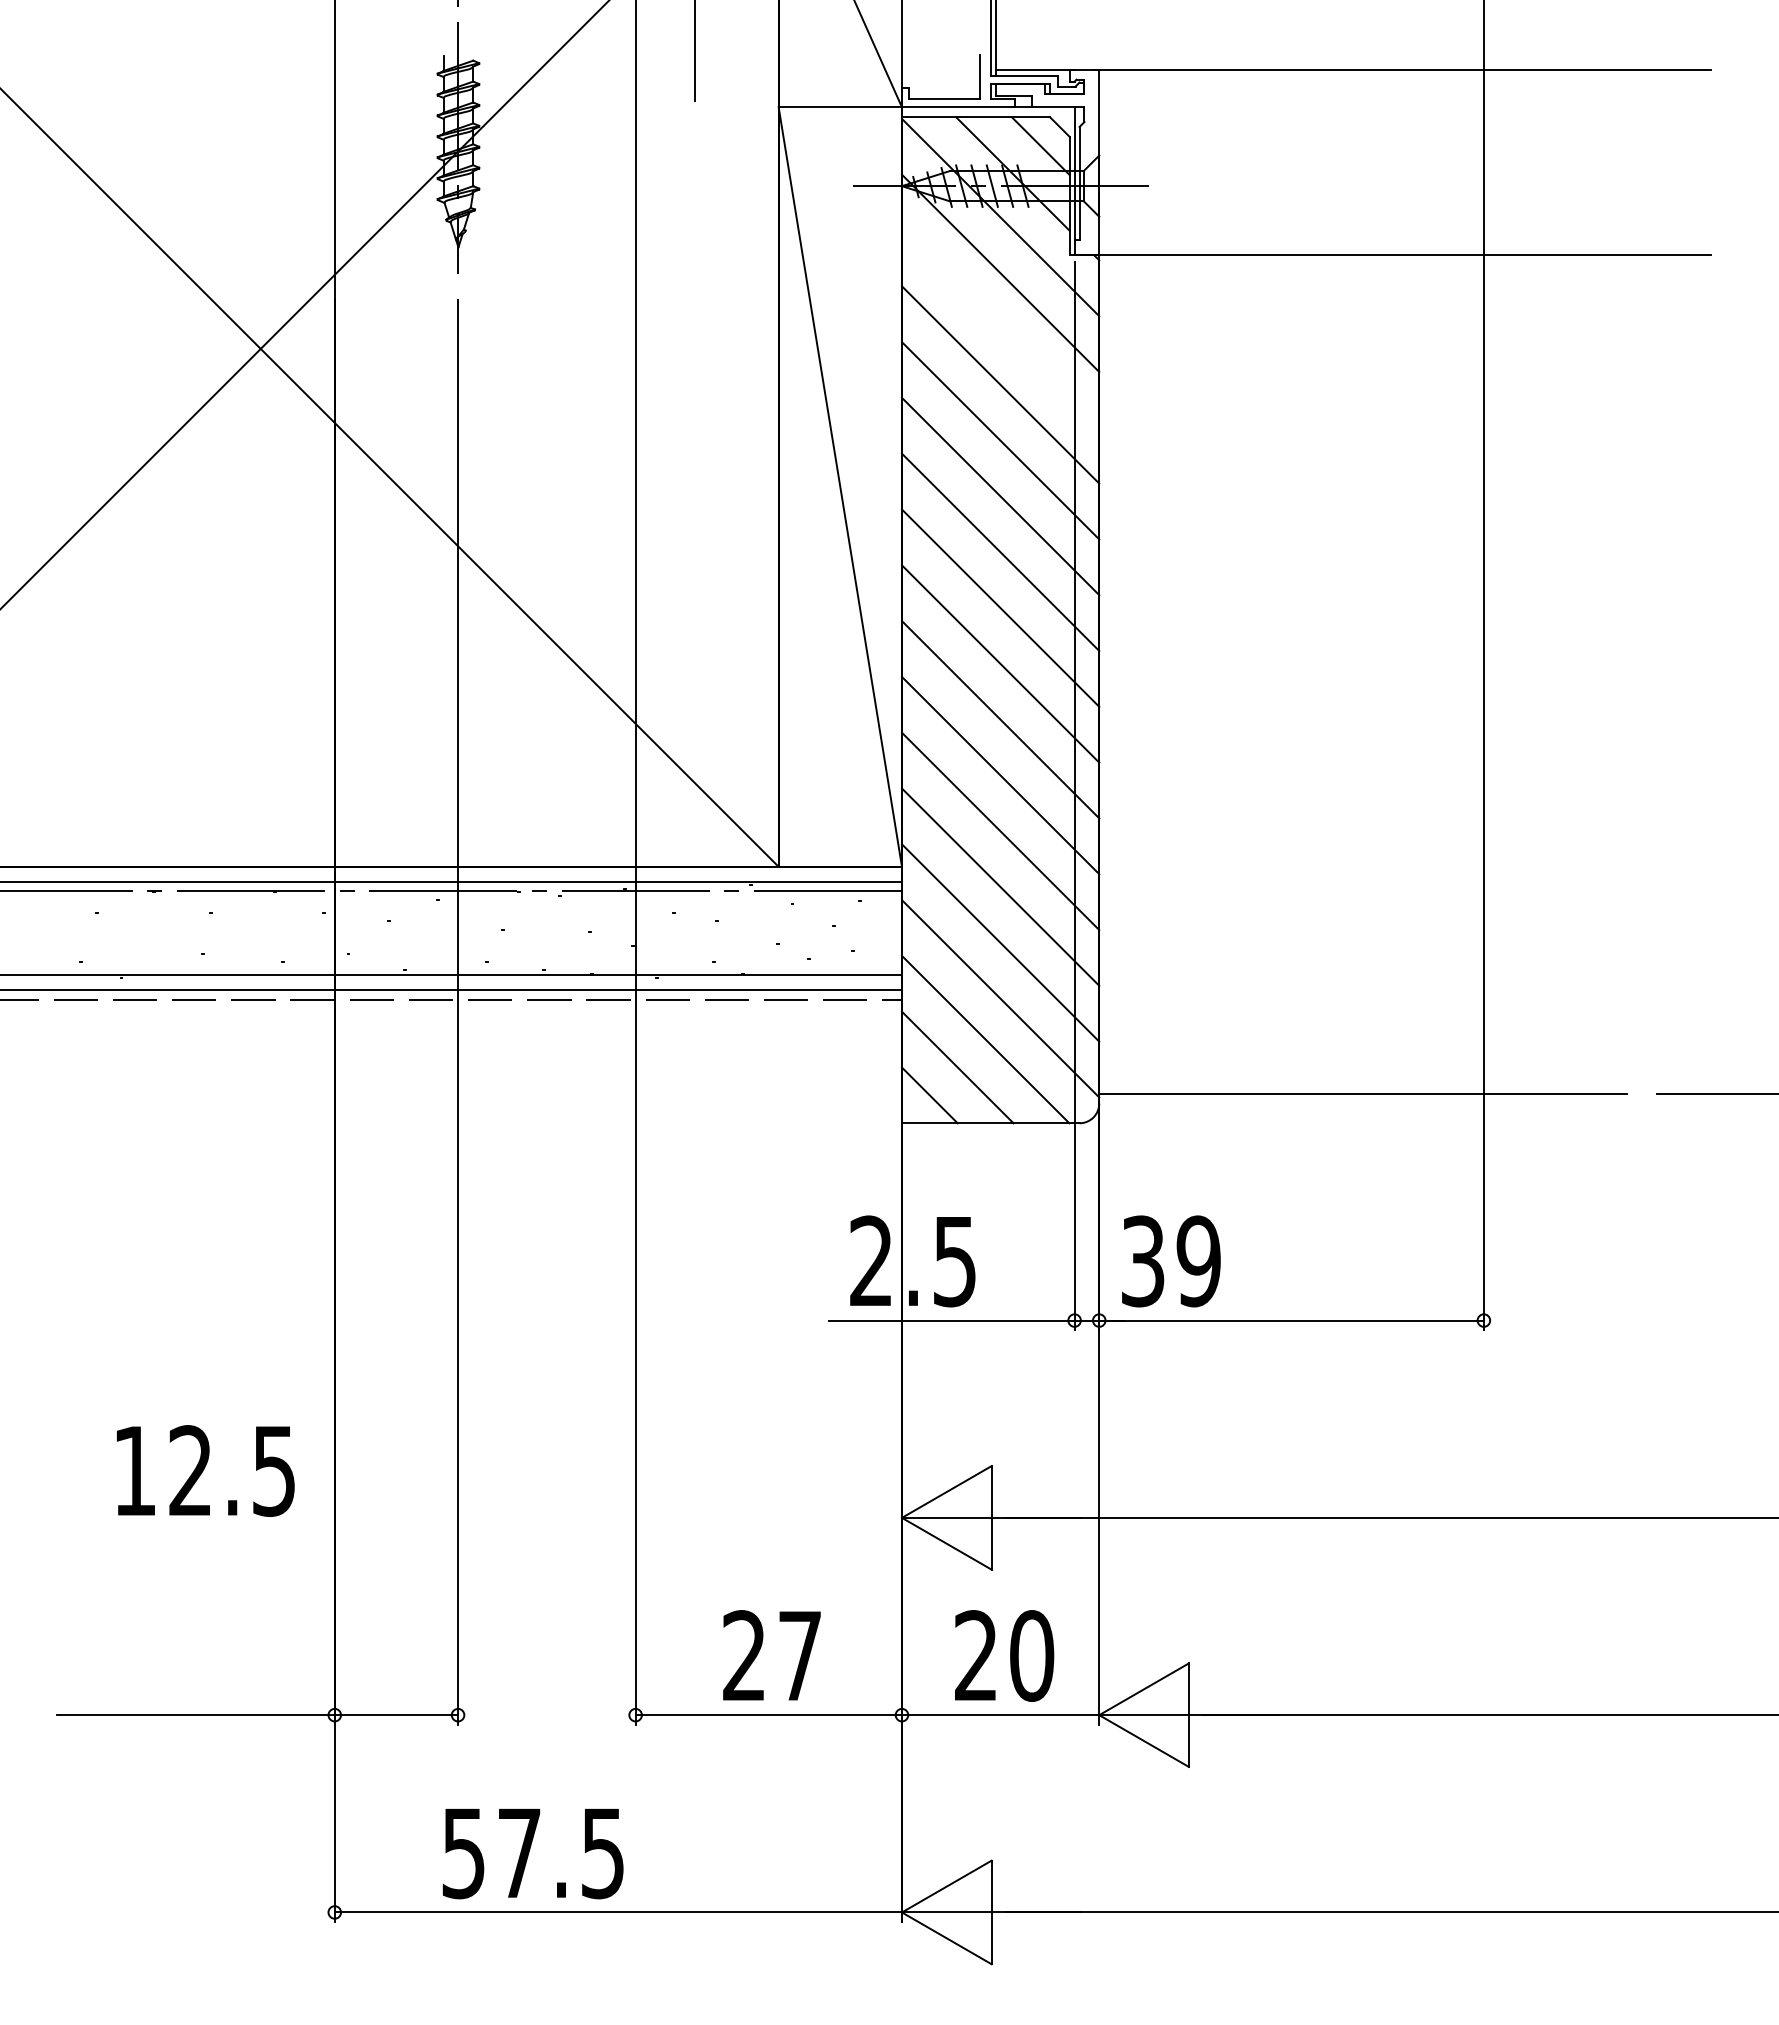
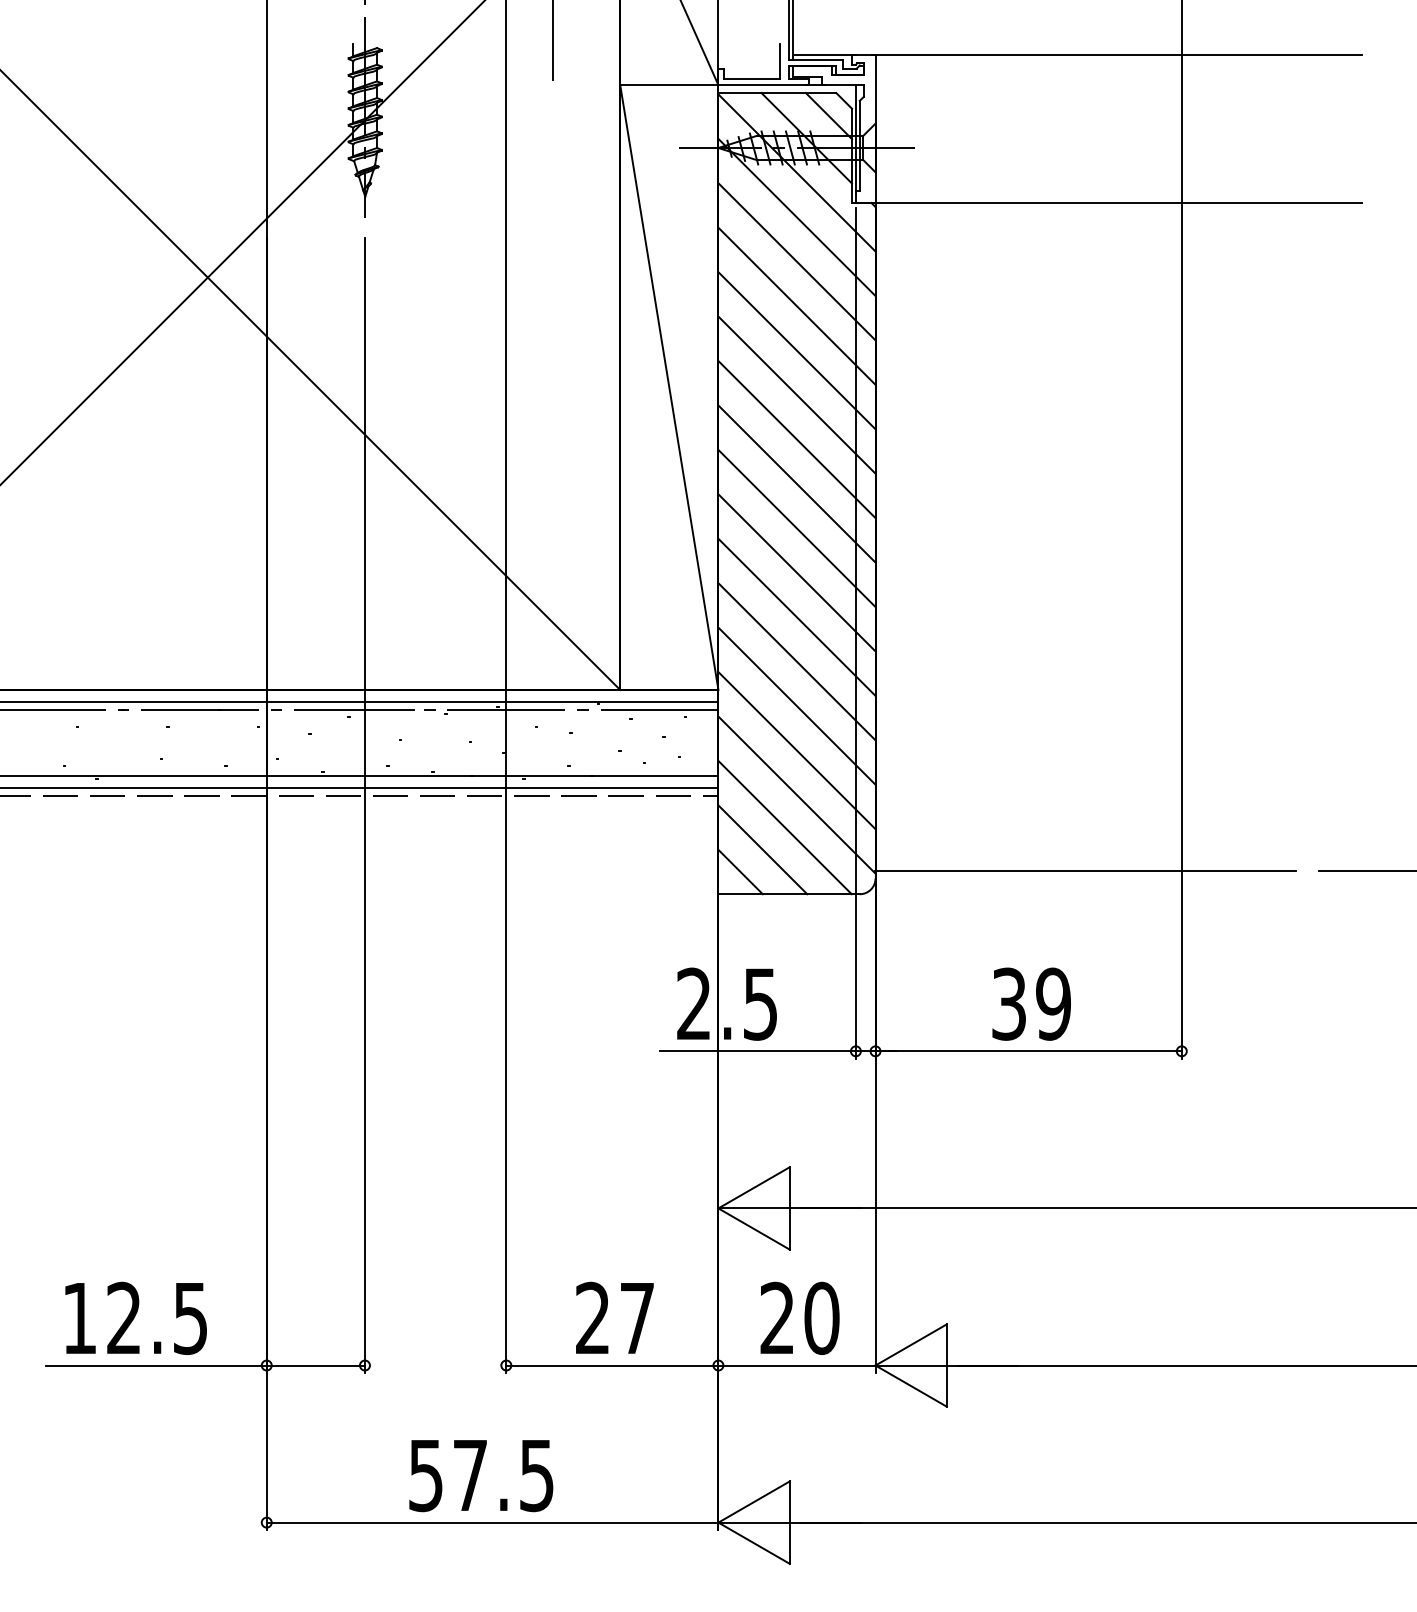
line: (1000, 328) -> (796, 261), added
text: (1171, 1261) -> (1031, 1004), moved
text: (205, 1470) -> (135, 1318), moved
text: (532, 1854) -> (480, 1476), moved

